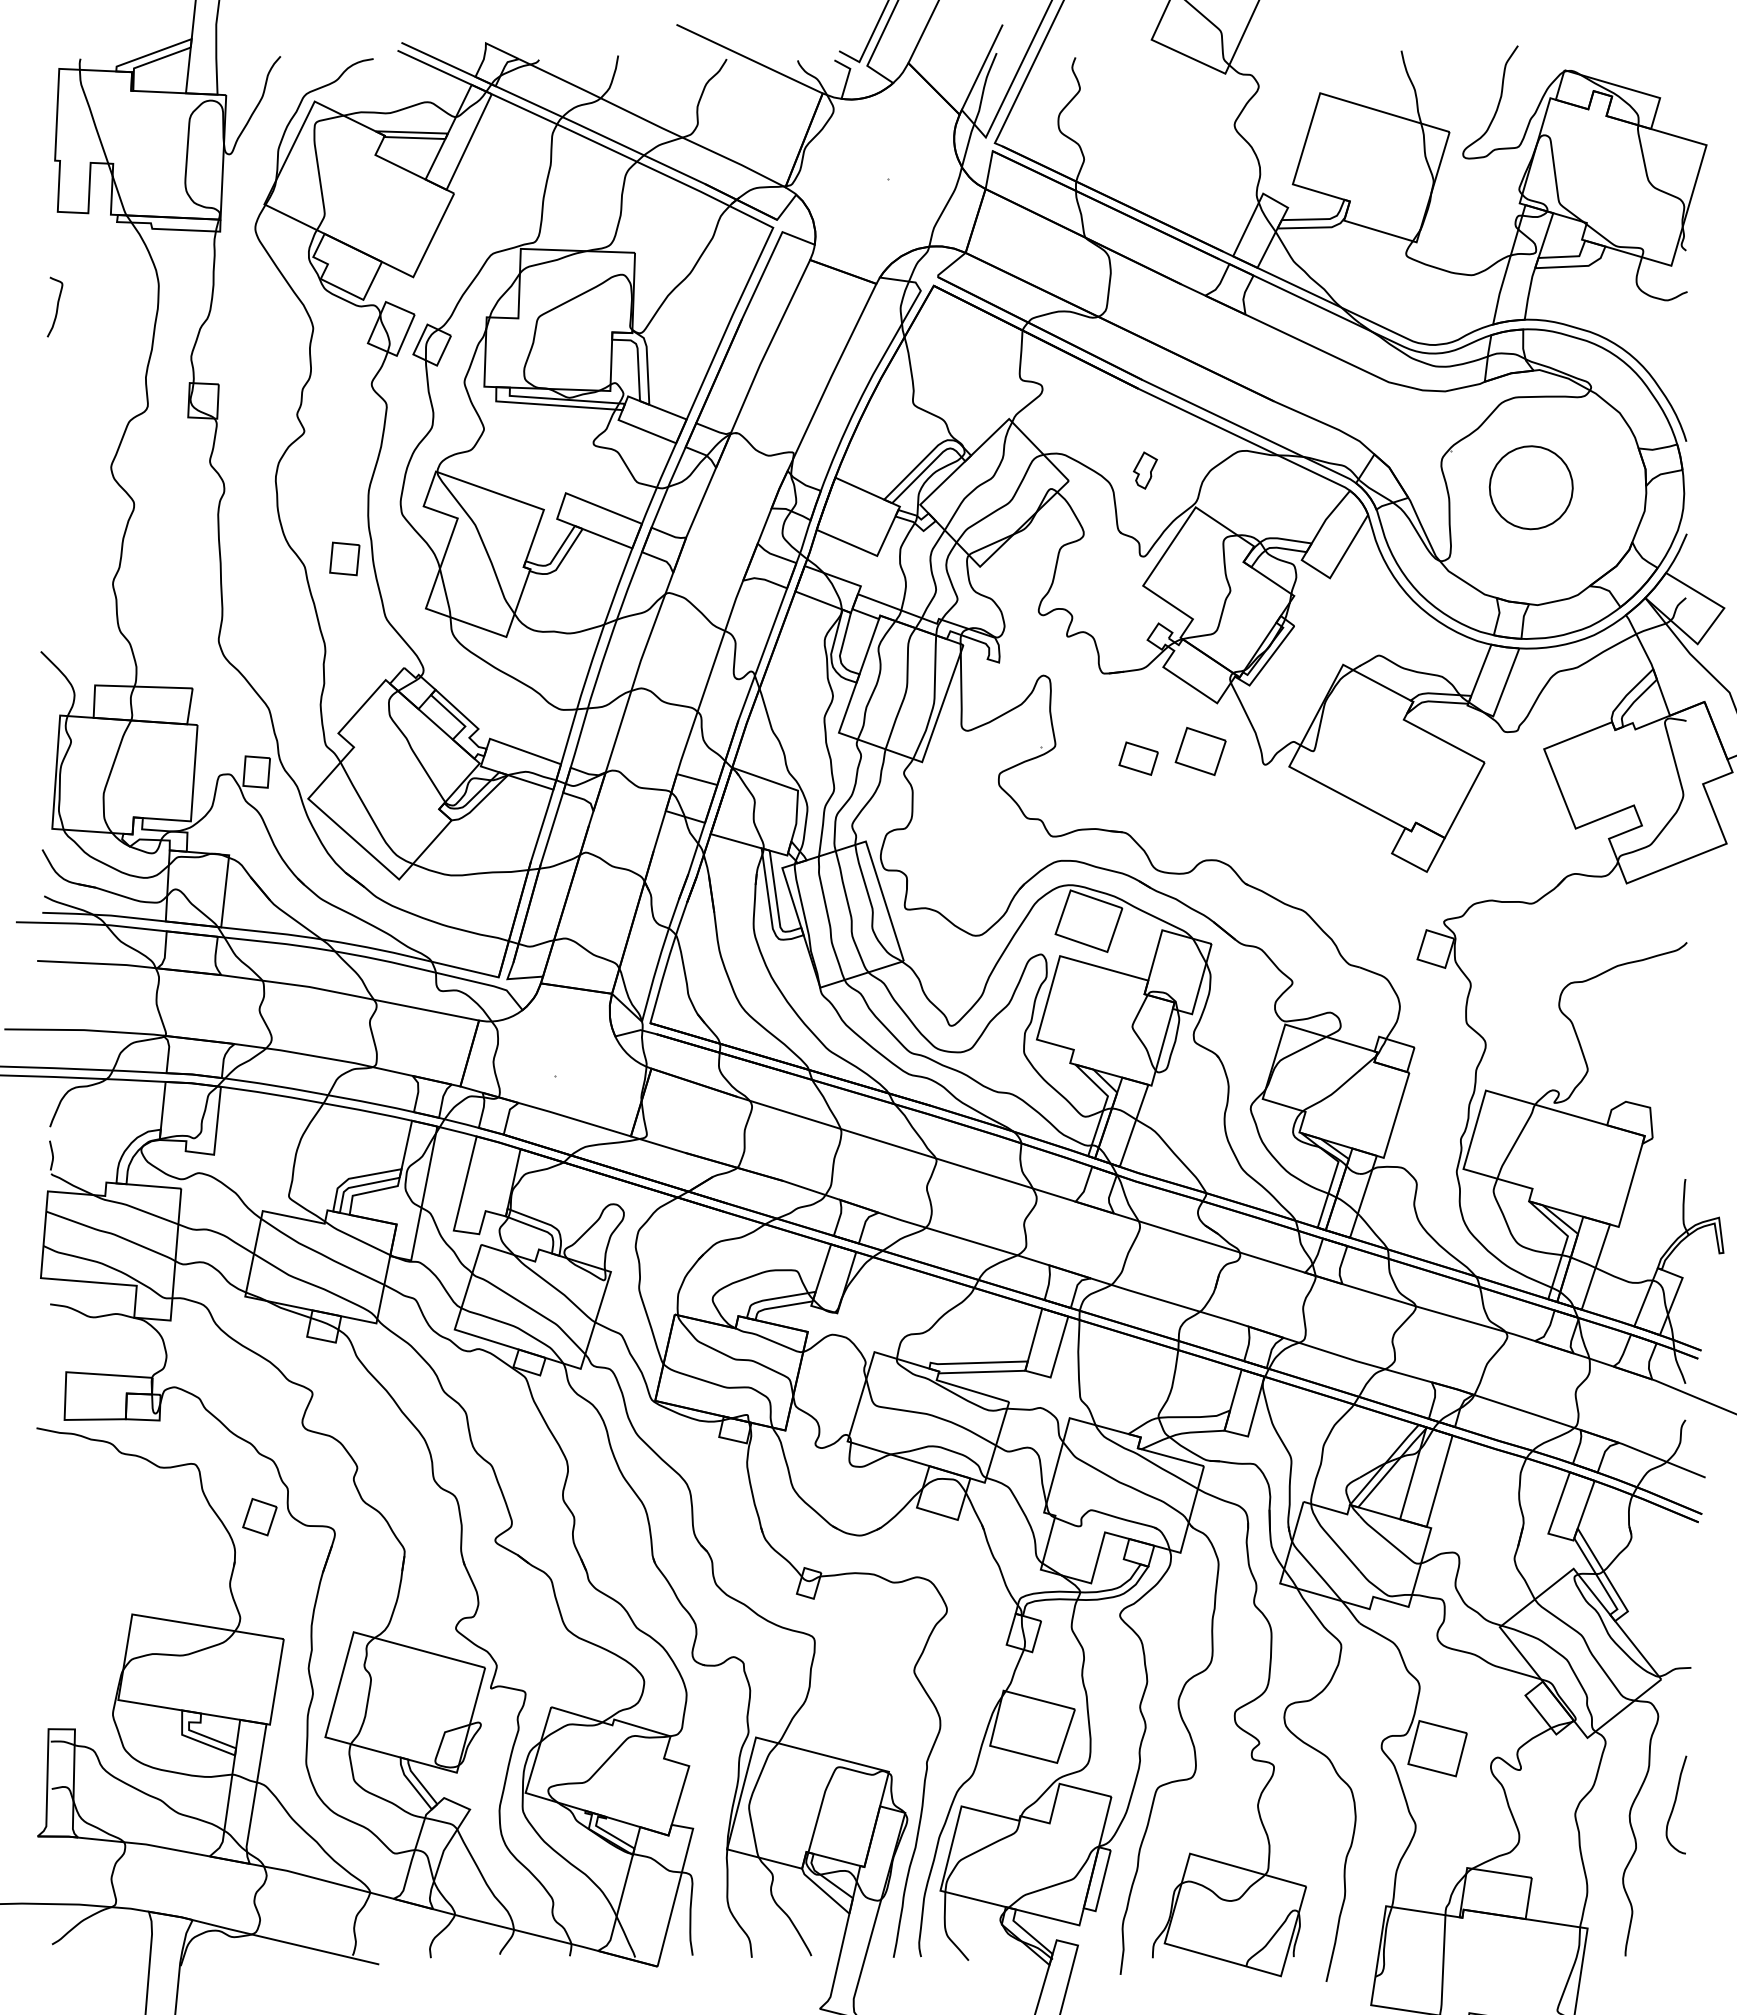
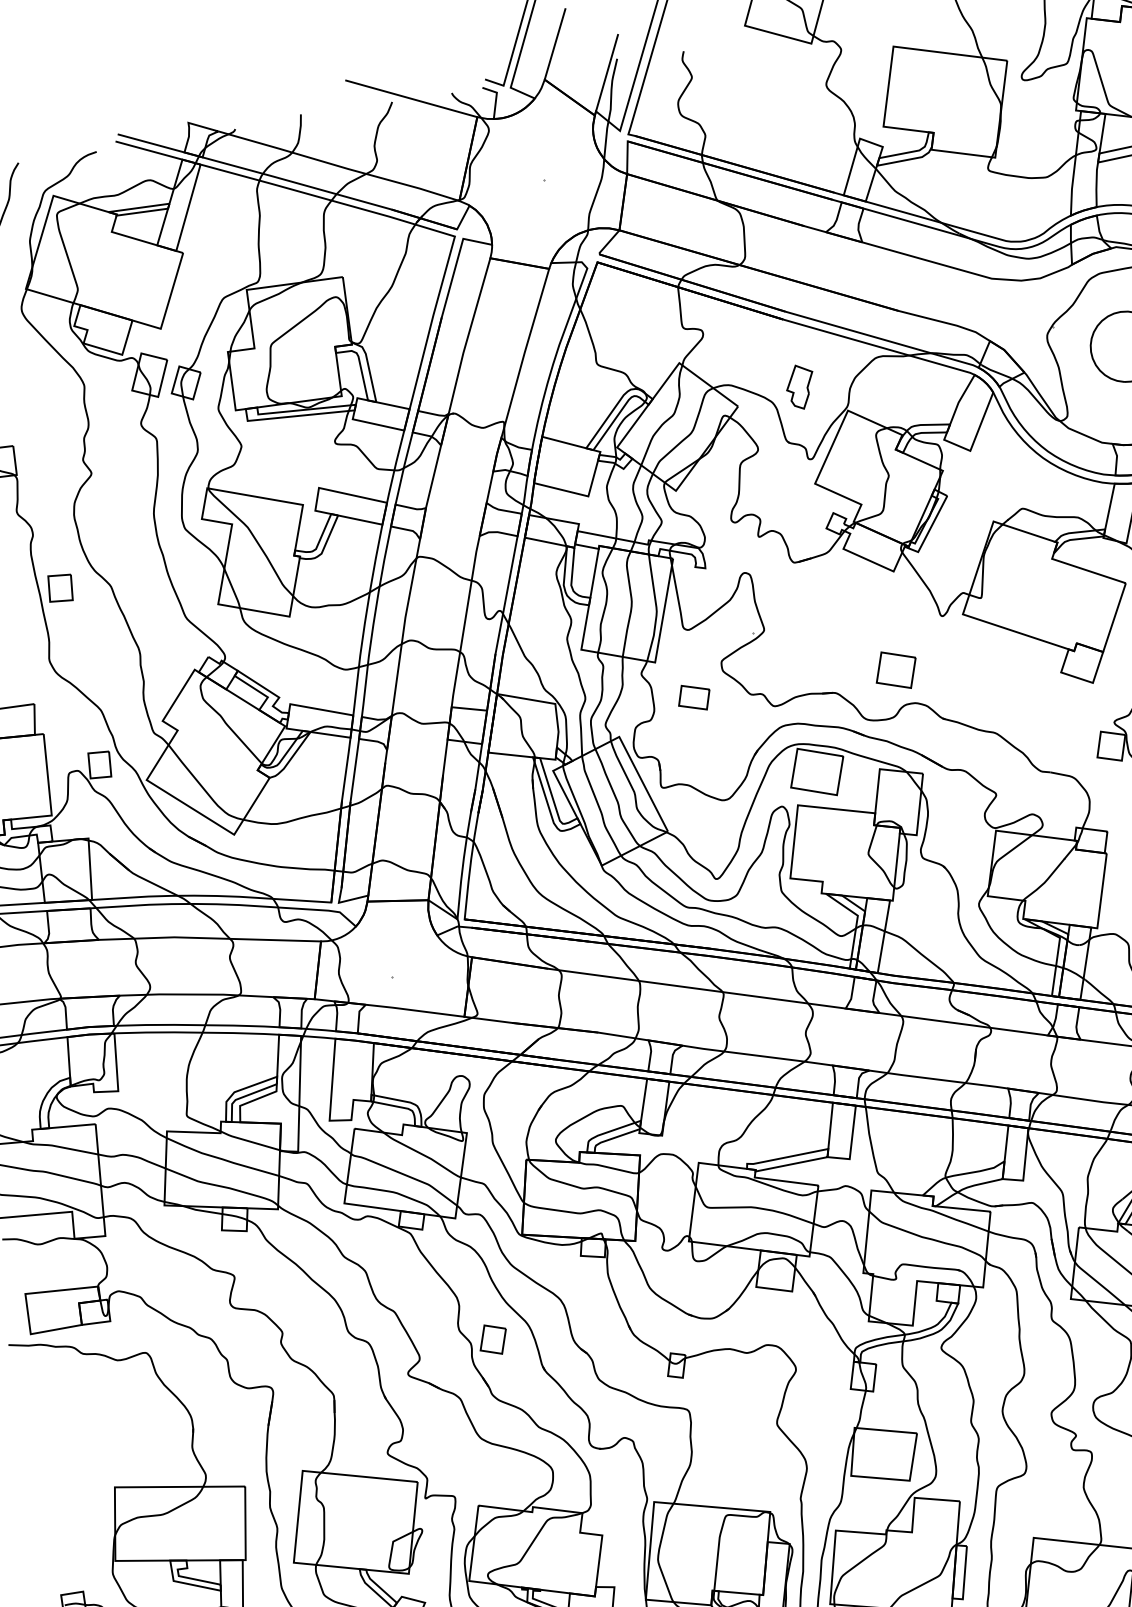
part: (1145, 470) -> (800, 386), size x1.43
part: (344, 558) -> (60, 587), moved
part: (1200, 750) -> (895, 669), moved
part: (1138, 758) -> (694, 697), moved
part: (259, 1517) -> (492, 1339), moved

